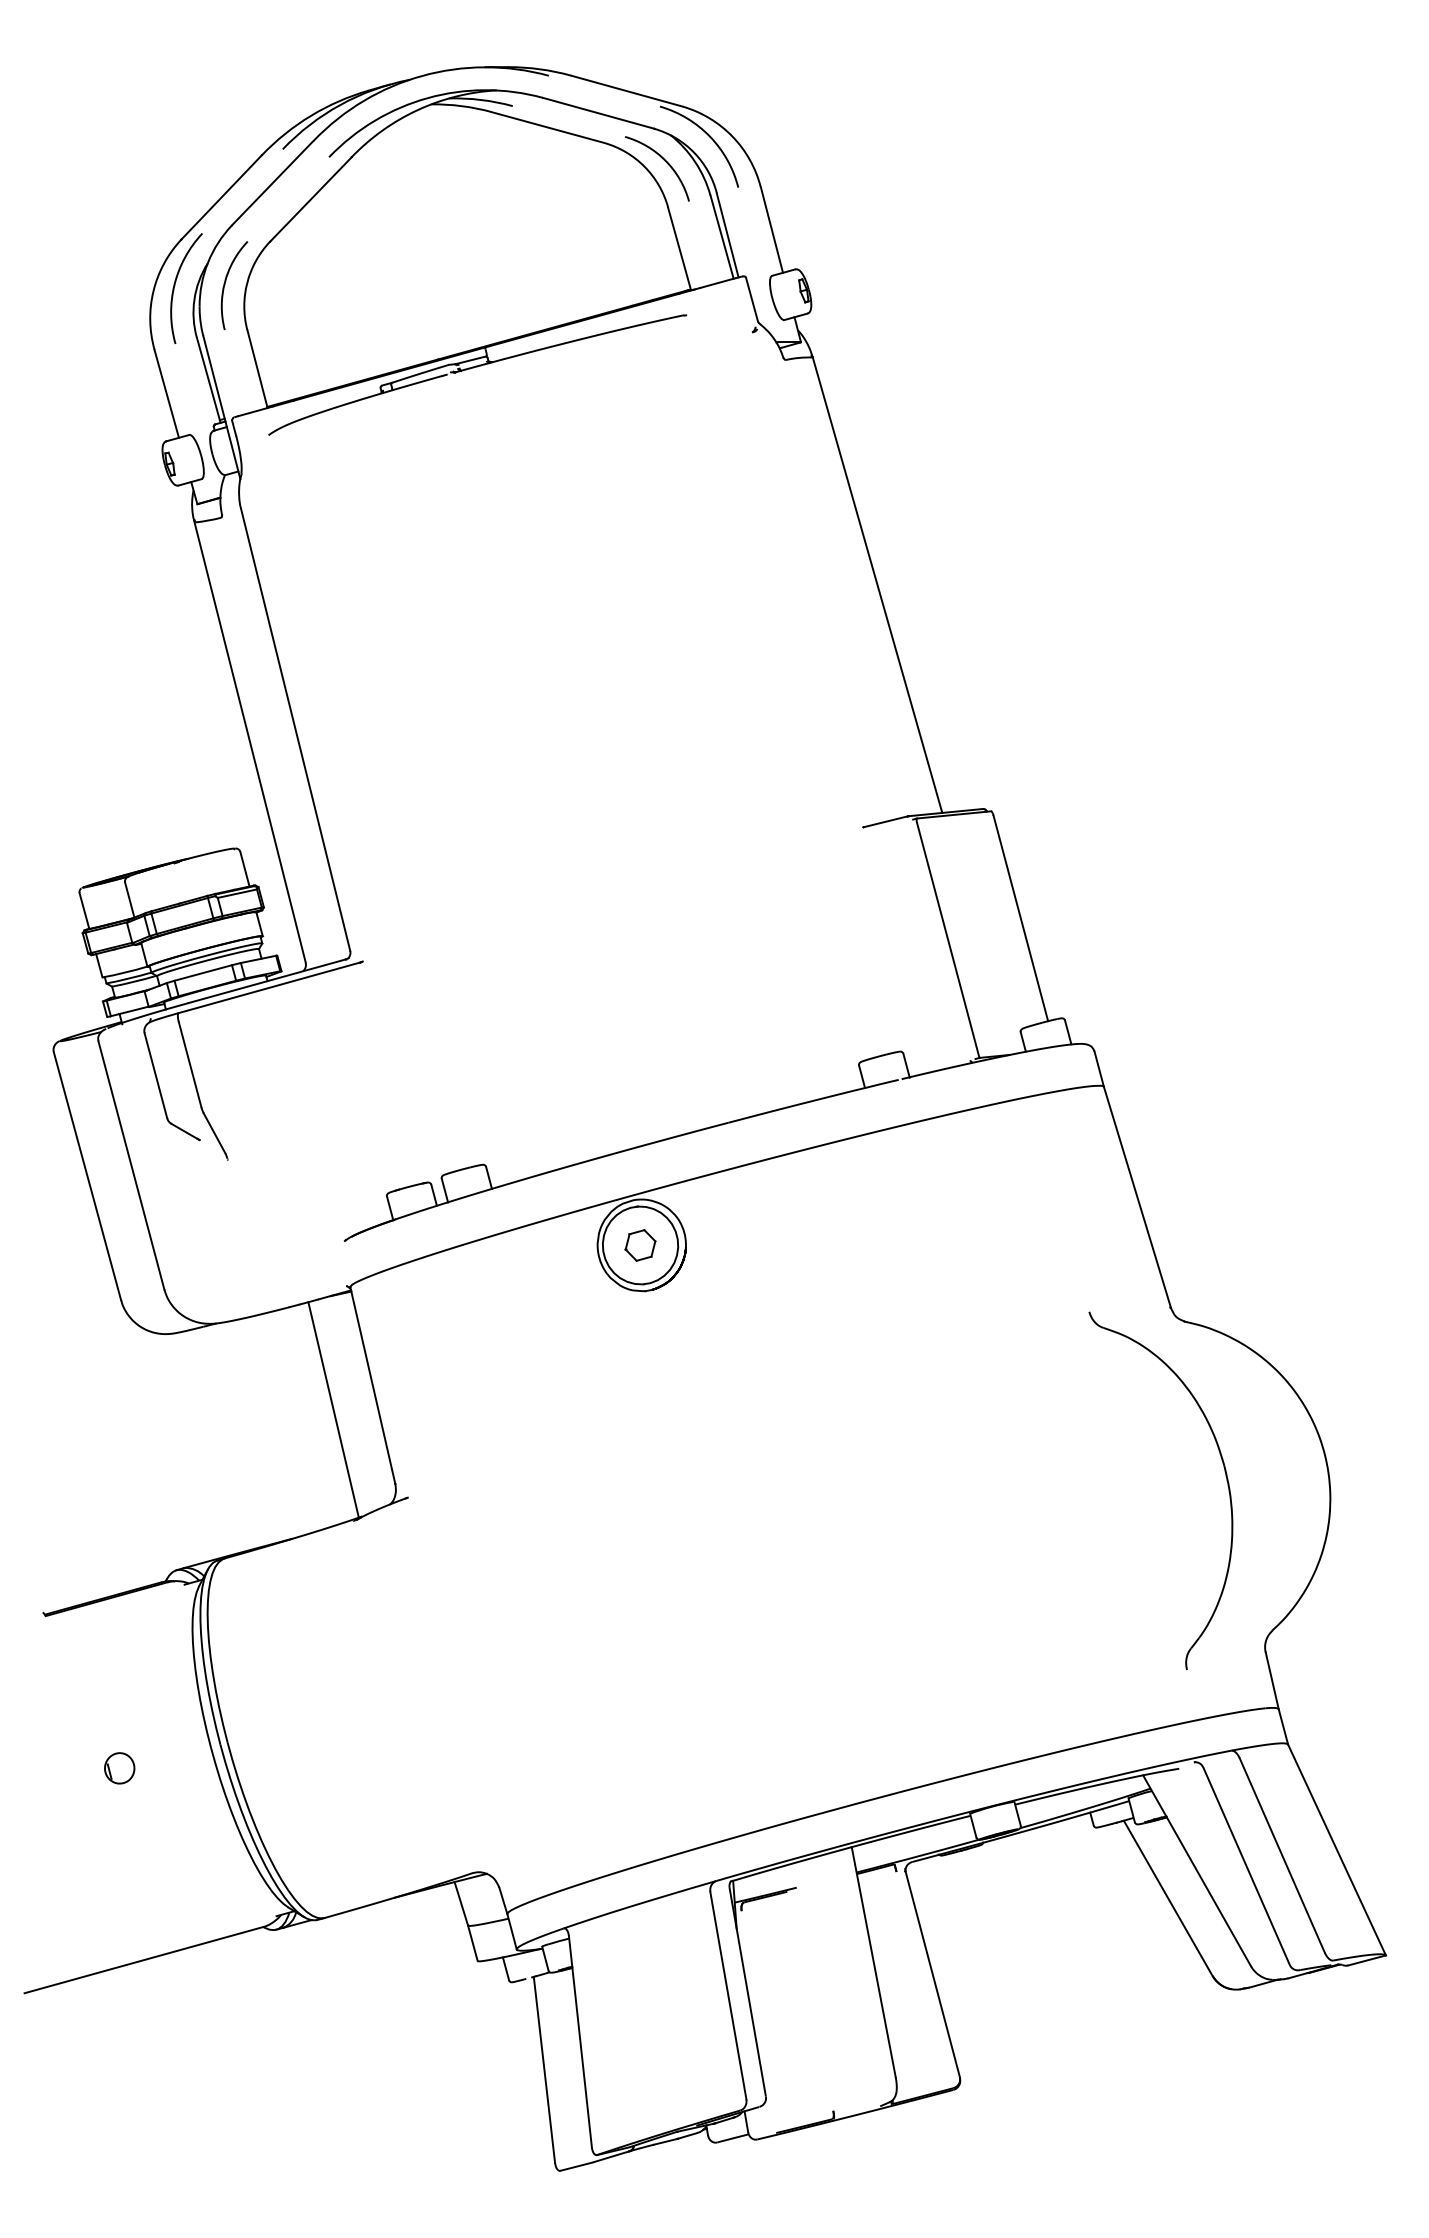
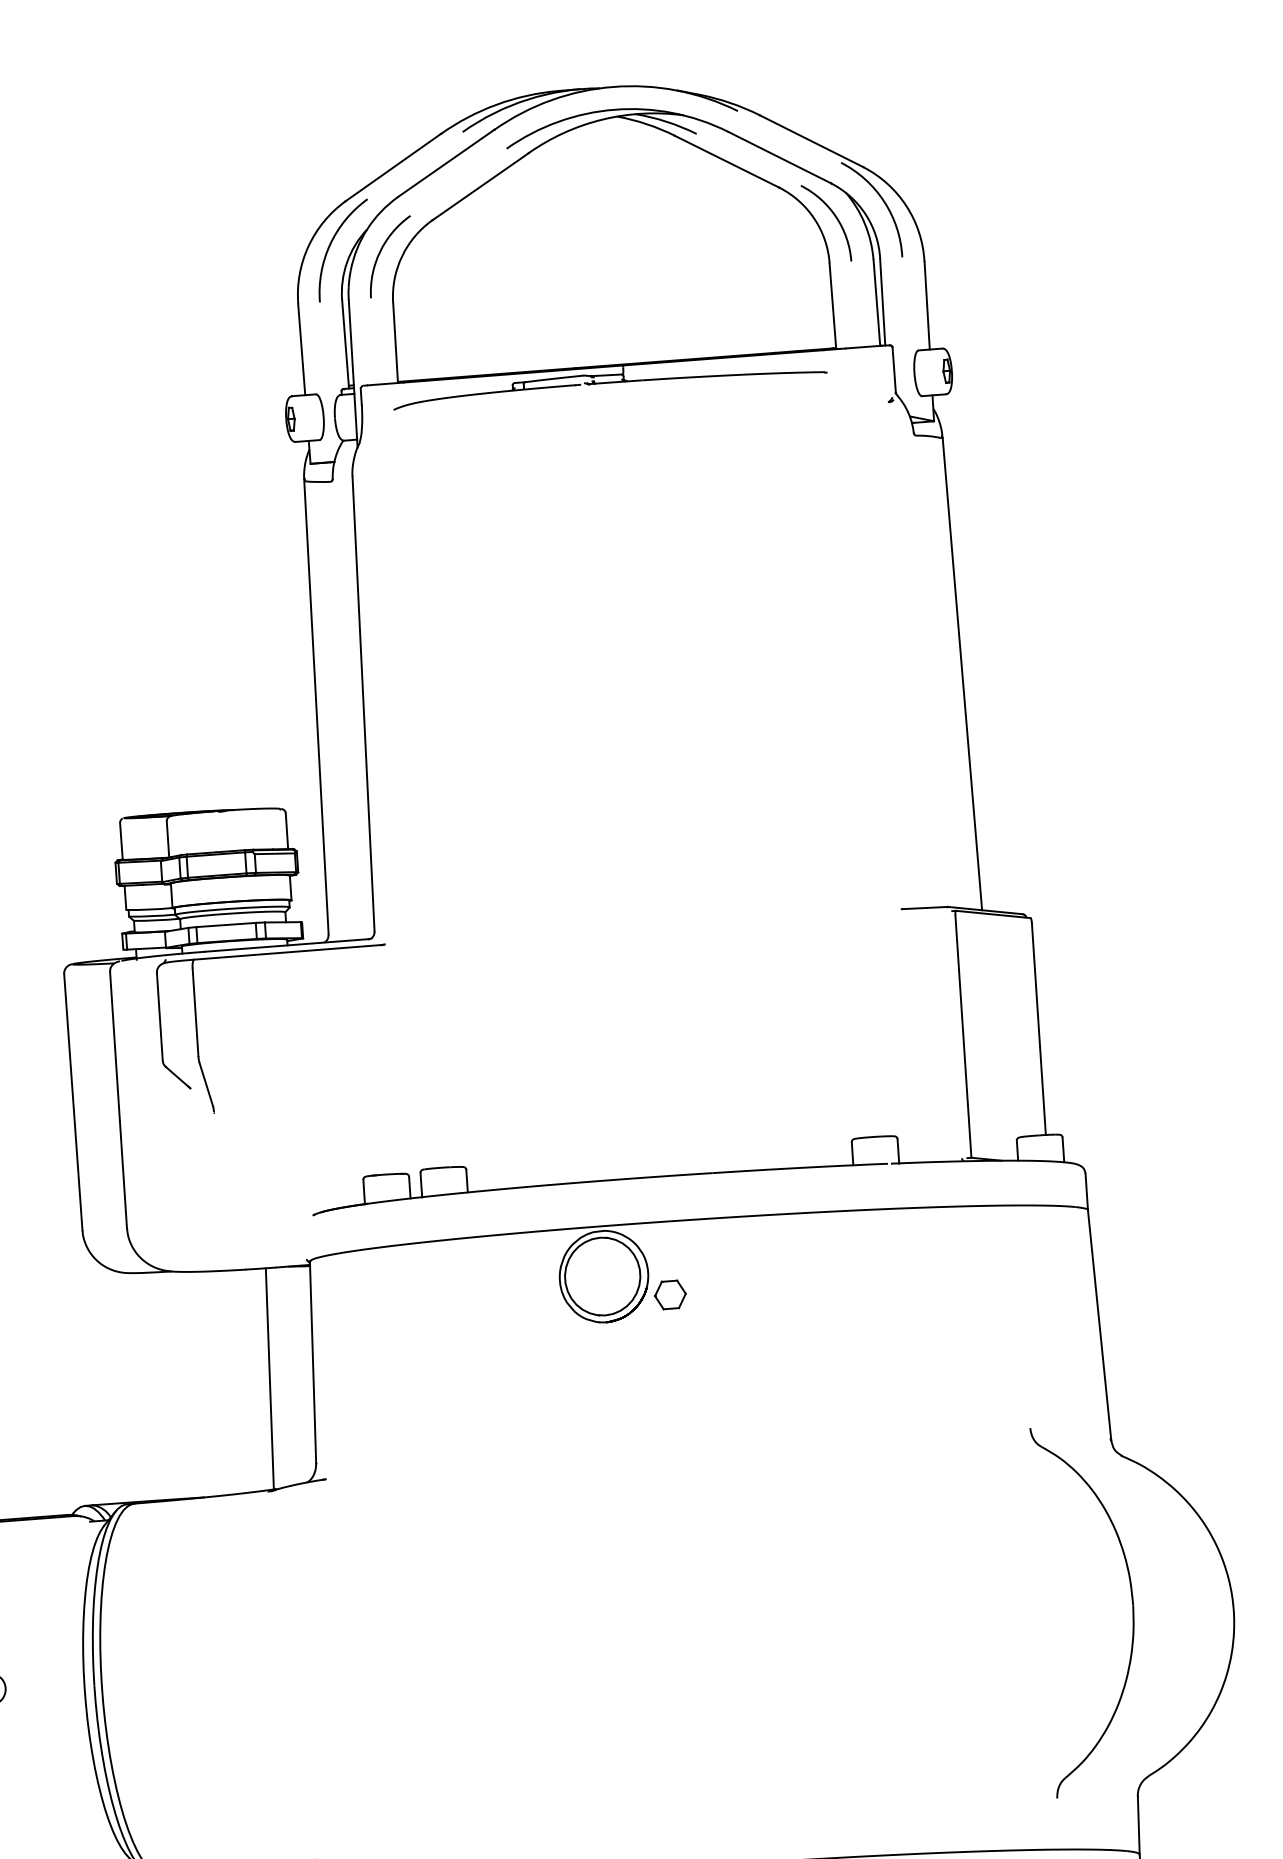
part: (640, 1245) -> (670, 1294), moved

